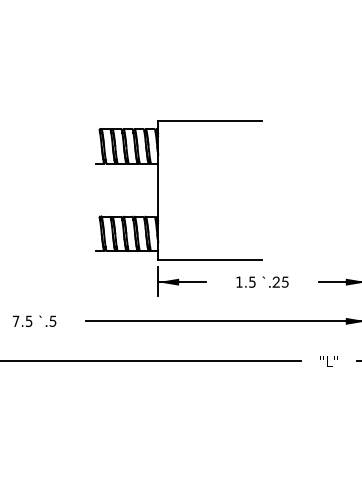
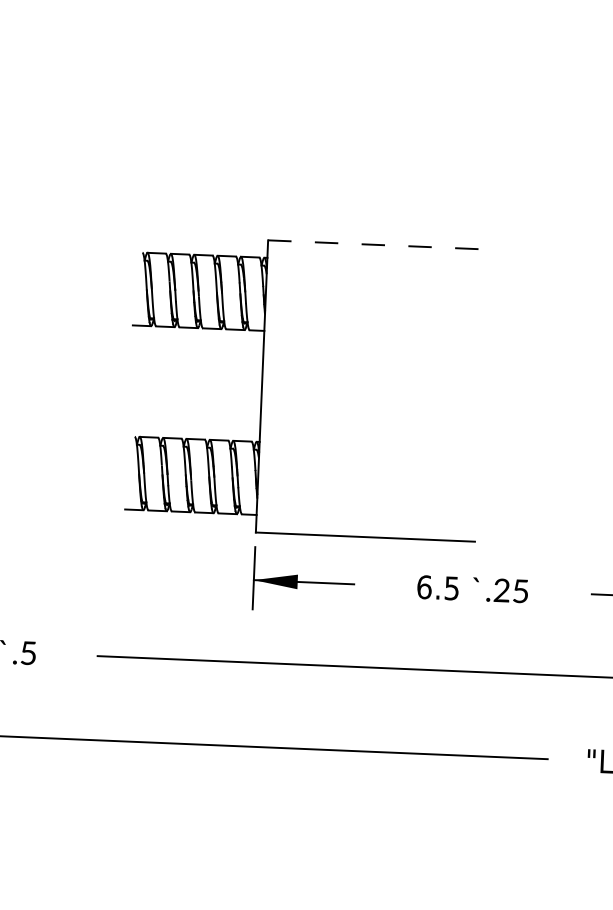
line: (210, 120) -> (377, 244), solid -> dashed
text: (239, 281) -> (424, 585), 1.5 -> 6.5

